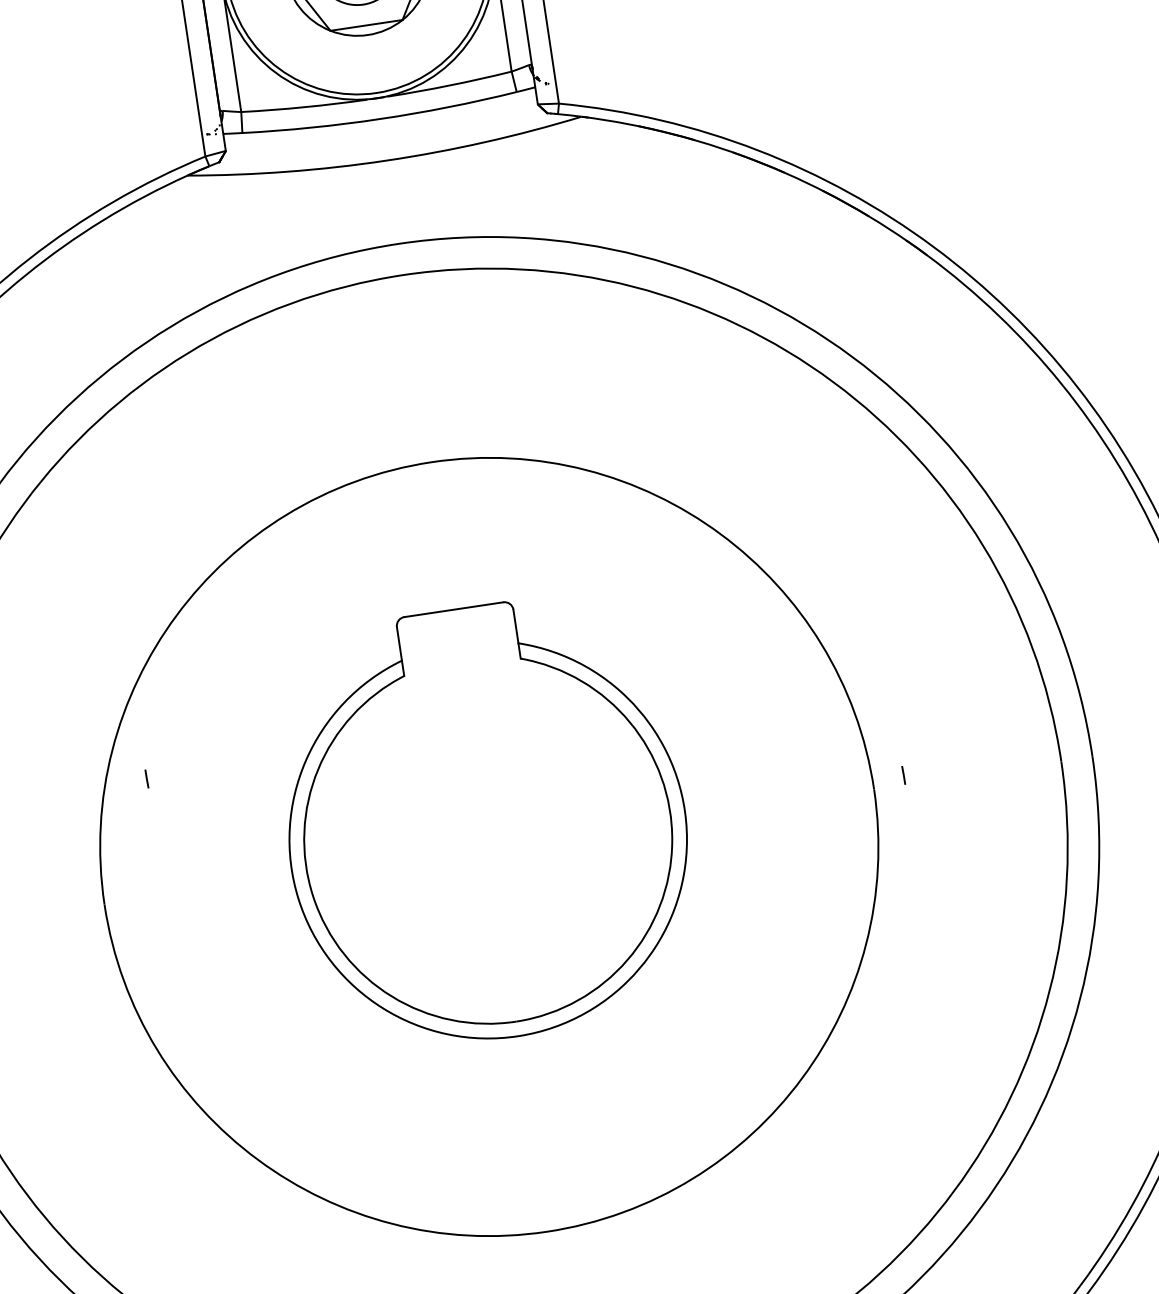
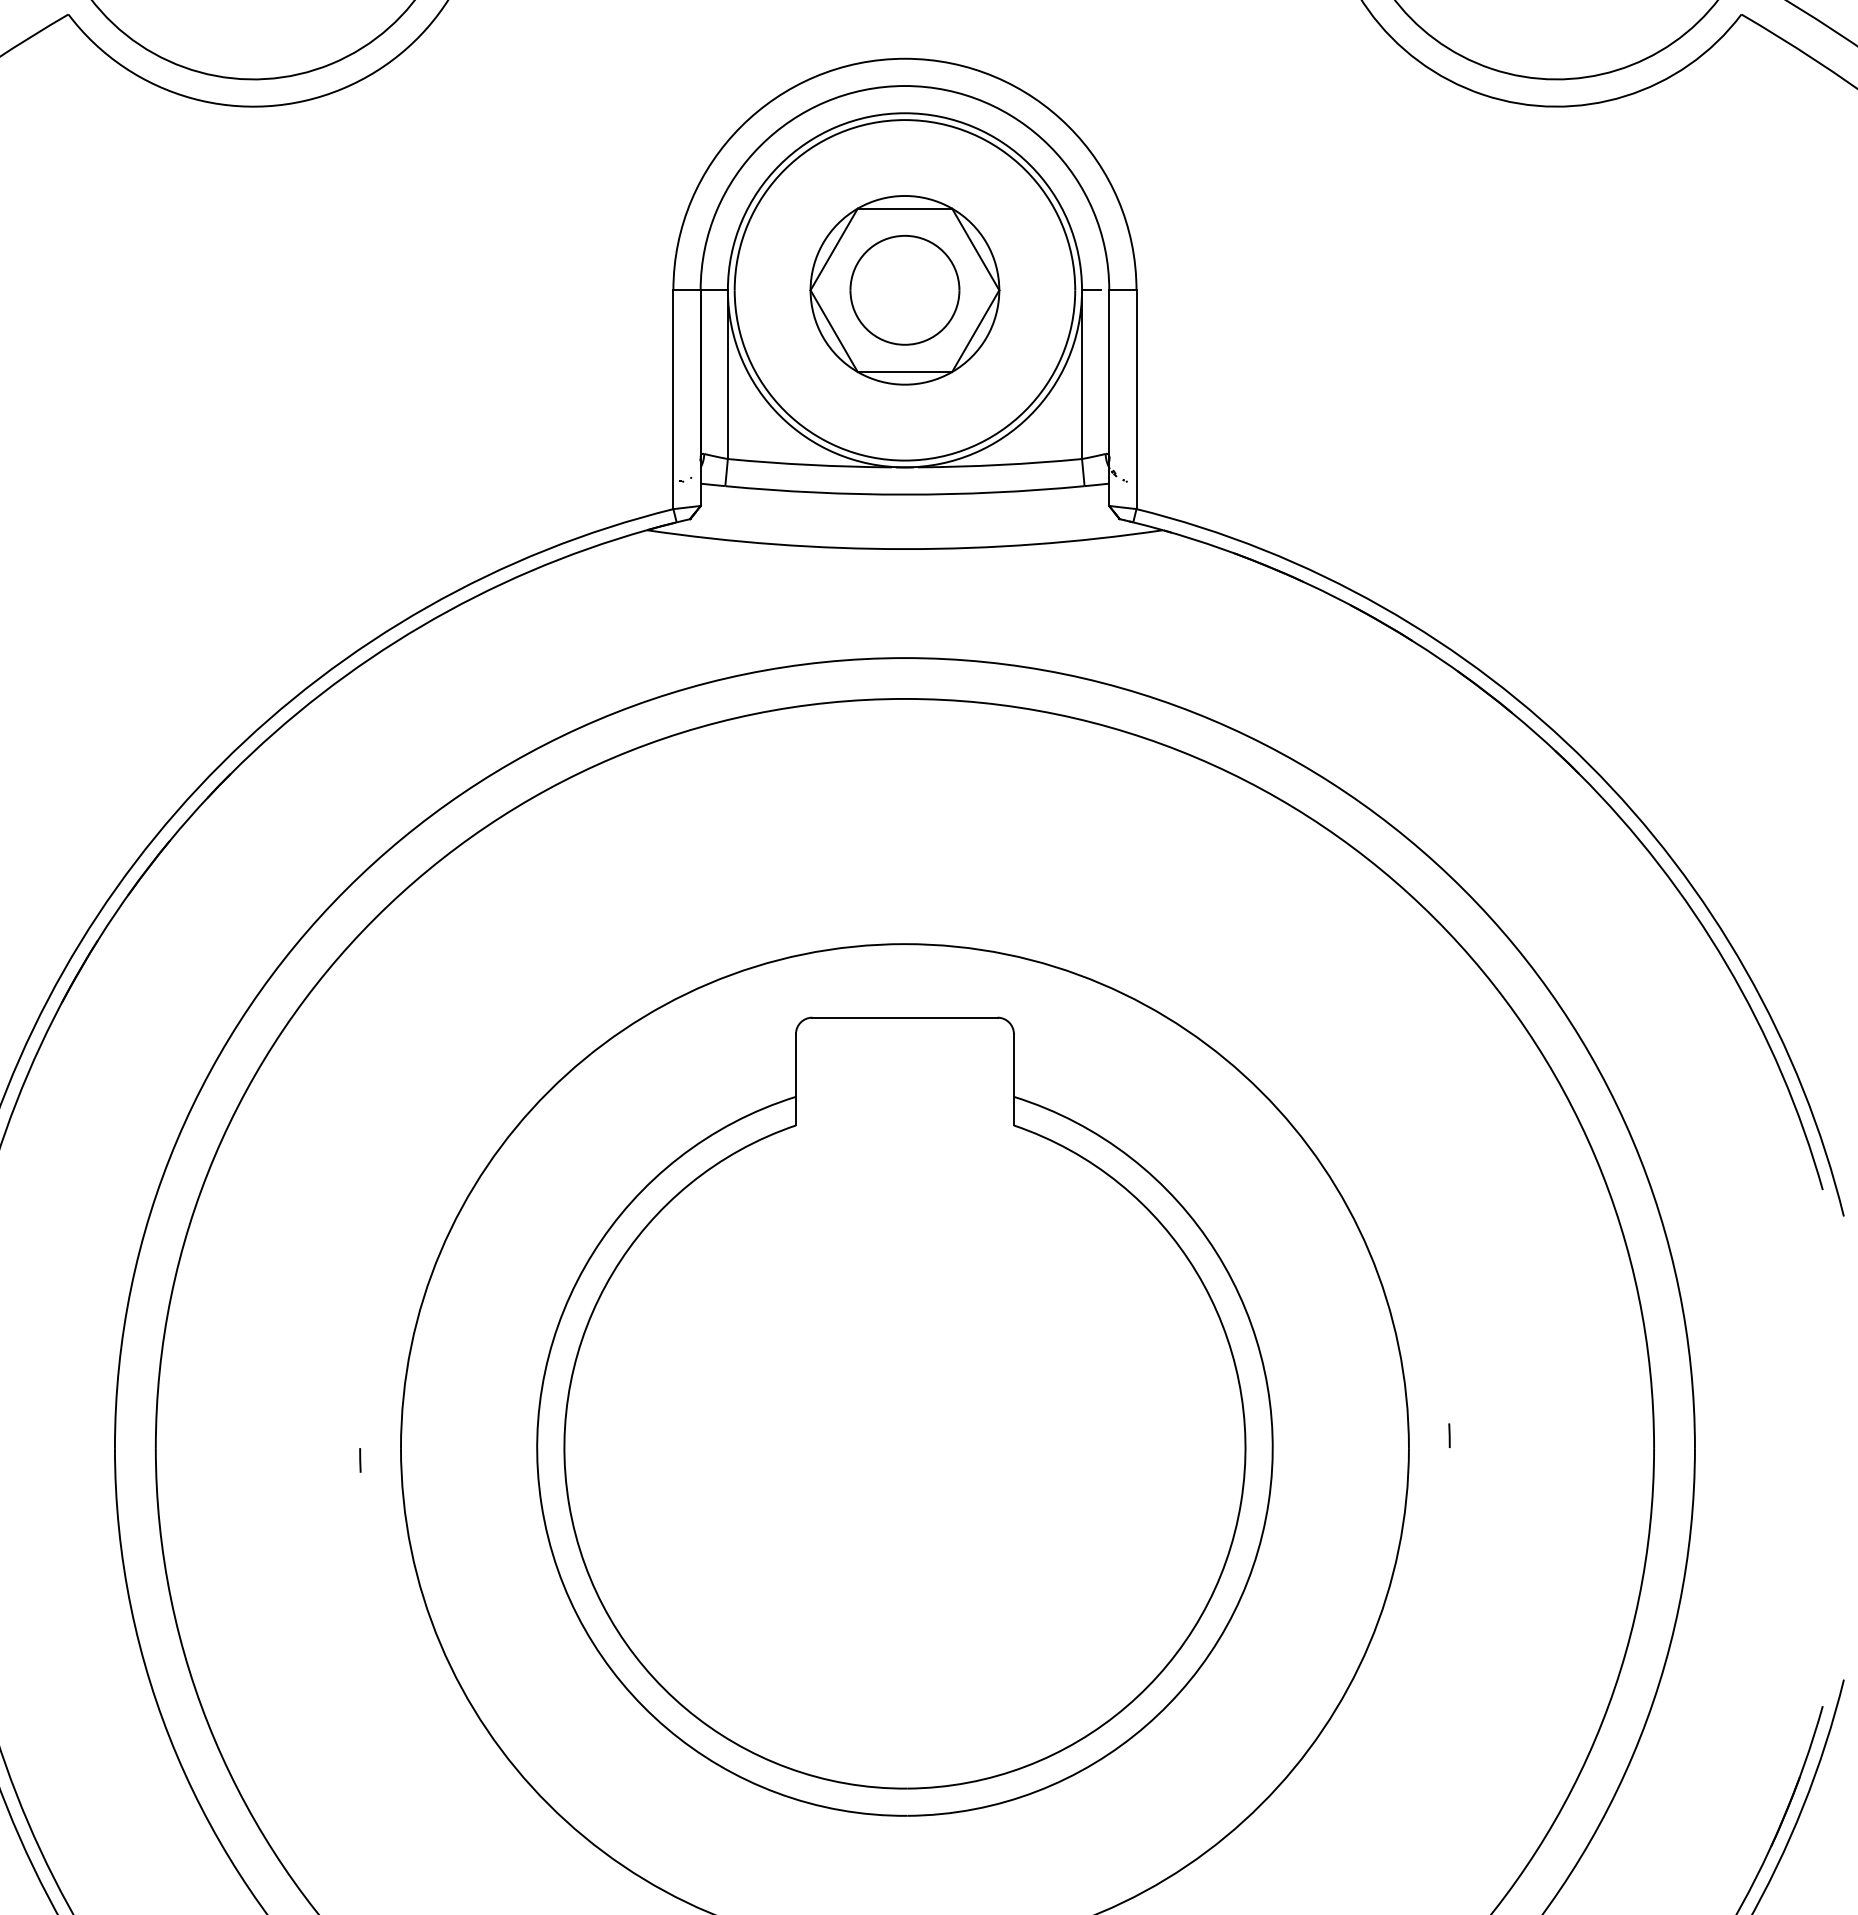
line: (147, 779) -> (360, 1460), moved
part: (485, 822) -> (904, 1416), size x1.43

